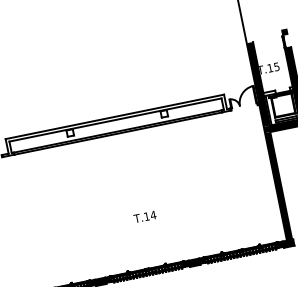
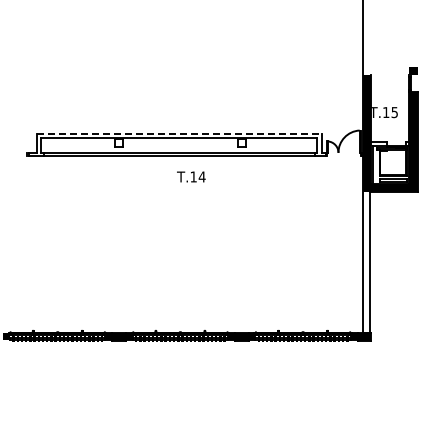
line: (115, 116) -> (179, 133), solid -> dashed
fill: (278, 186) -> (366, 262), removed
text: (145, 216) -> (191, 176), moved

